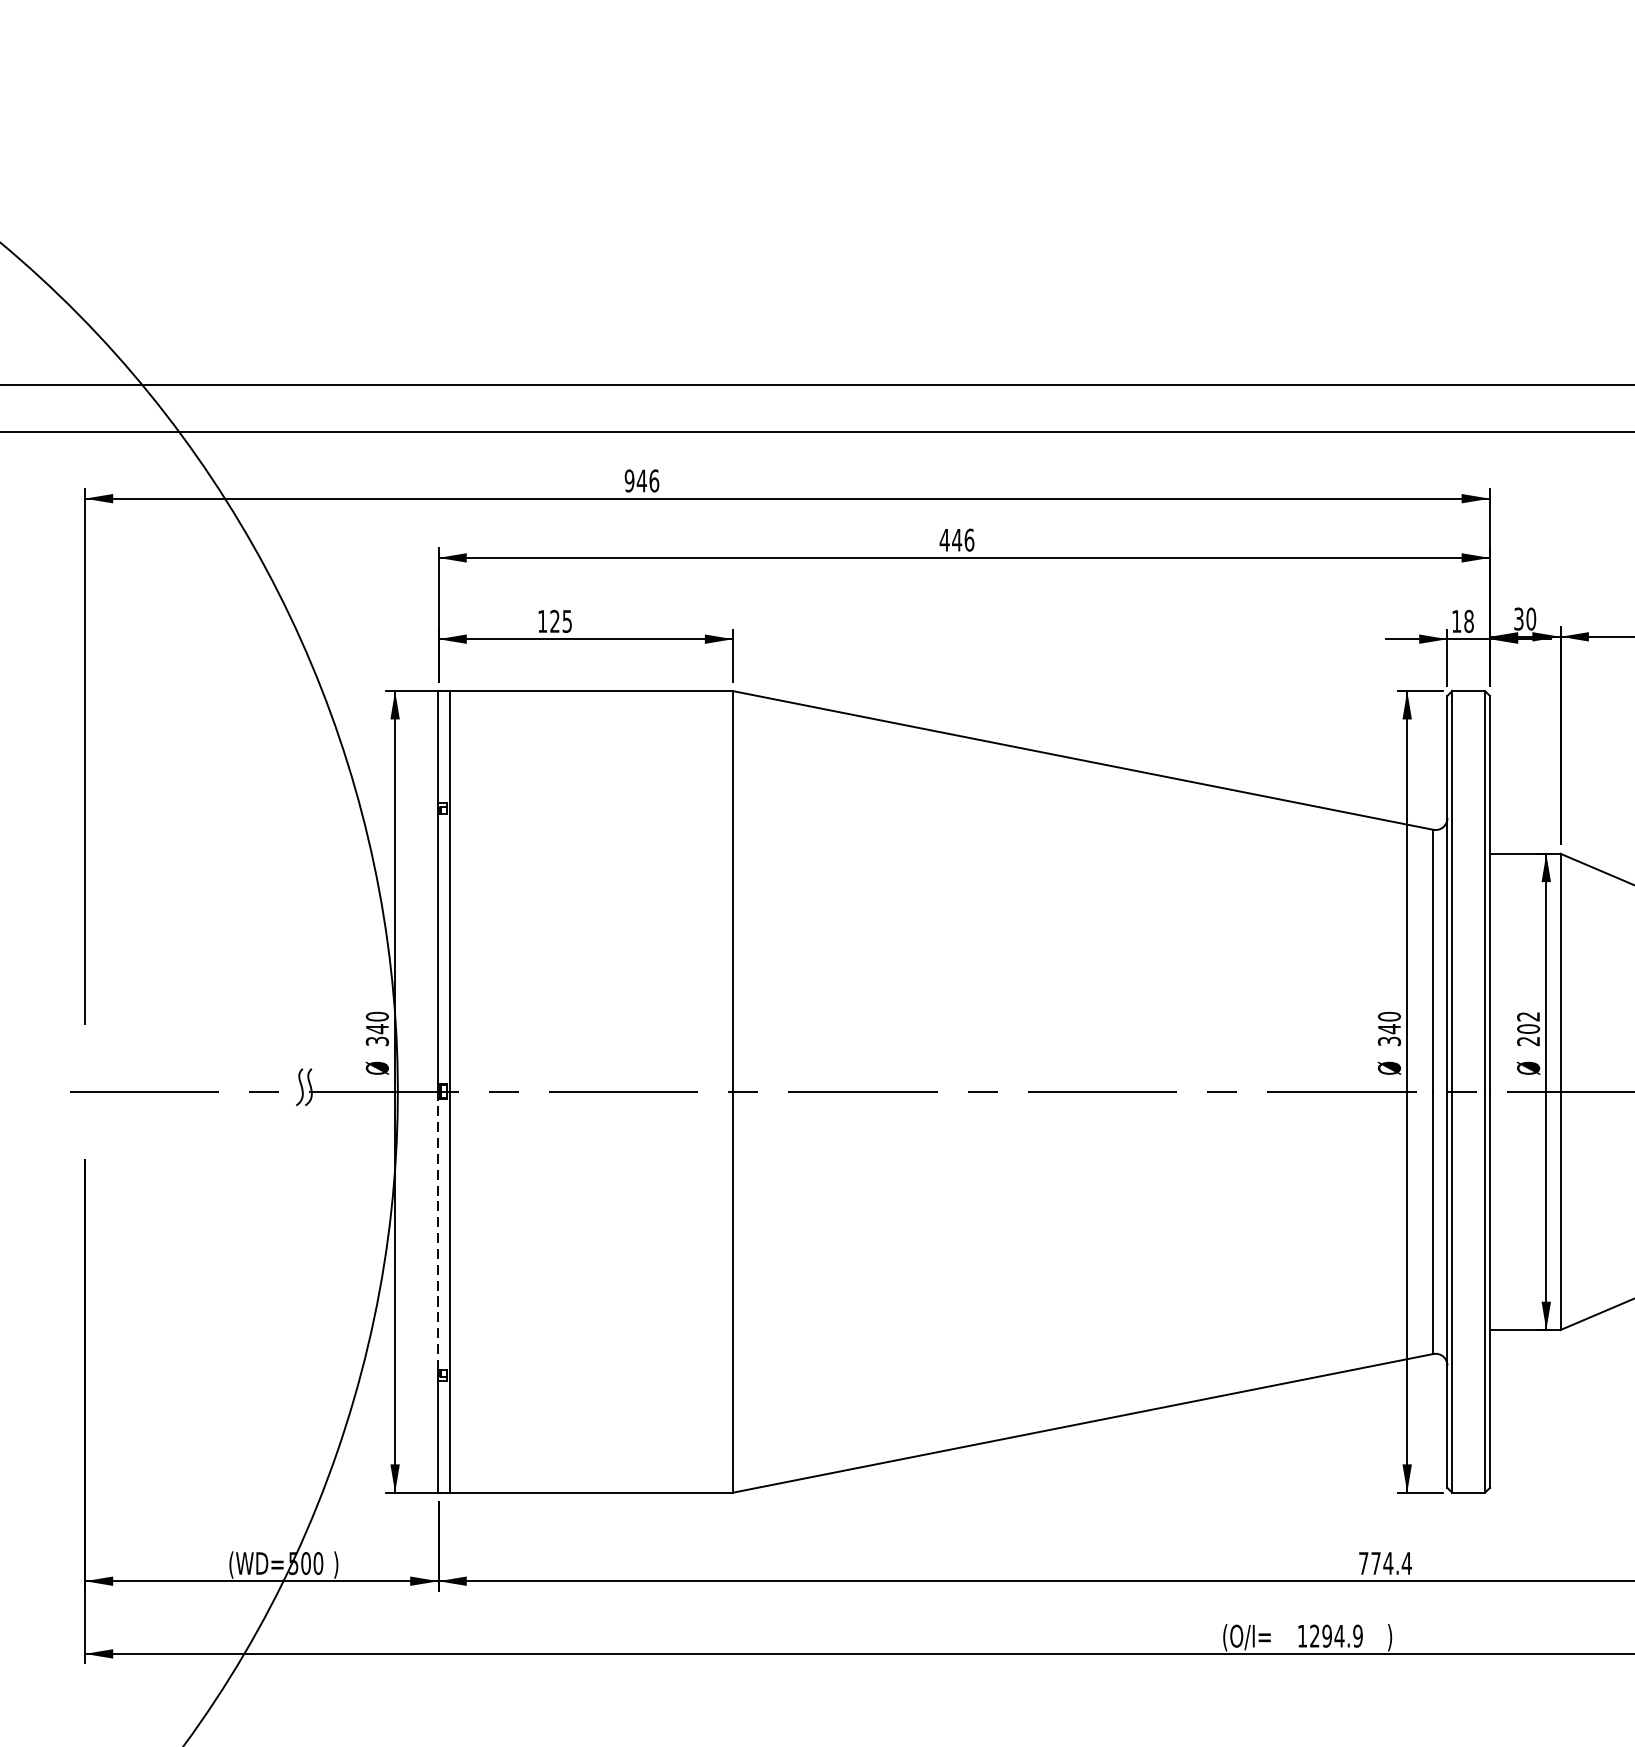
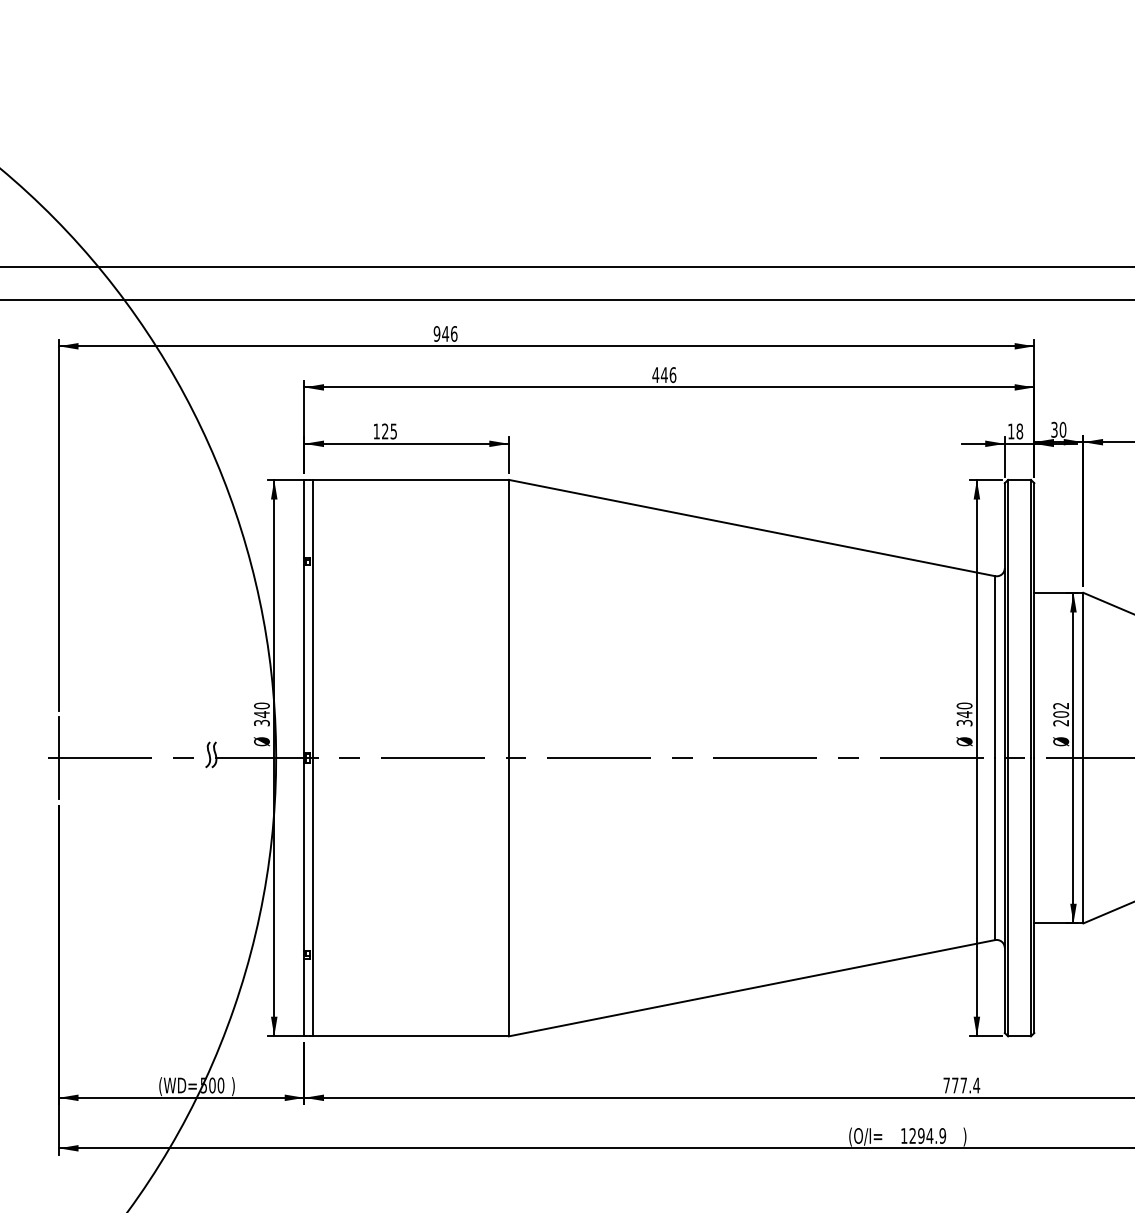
line: (84, 1092) -> (58, 758), added
line: (438, 1235) -> (304, 857), dashed -> solid
text: (1387, 1563) -> (963, 1085), 774.4 -> 777.4

